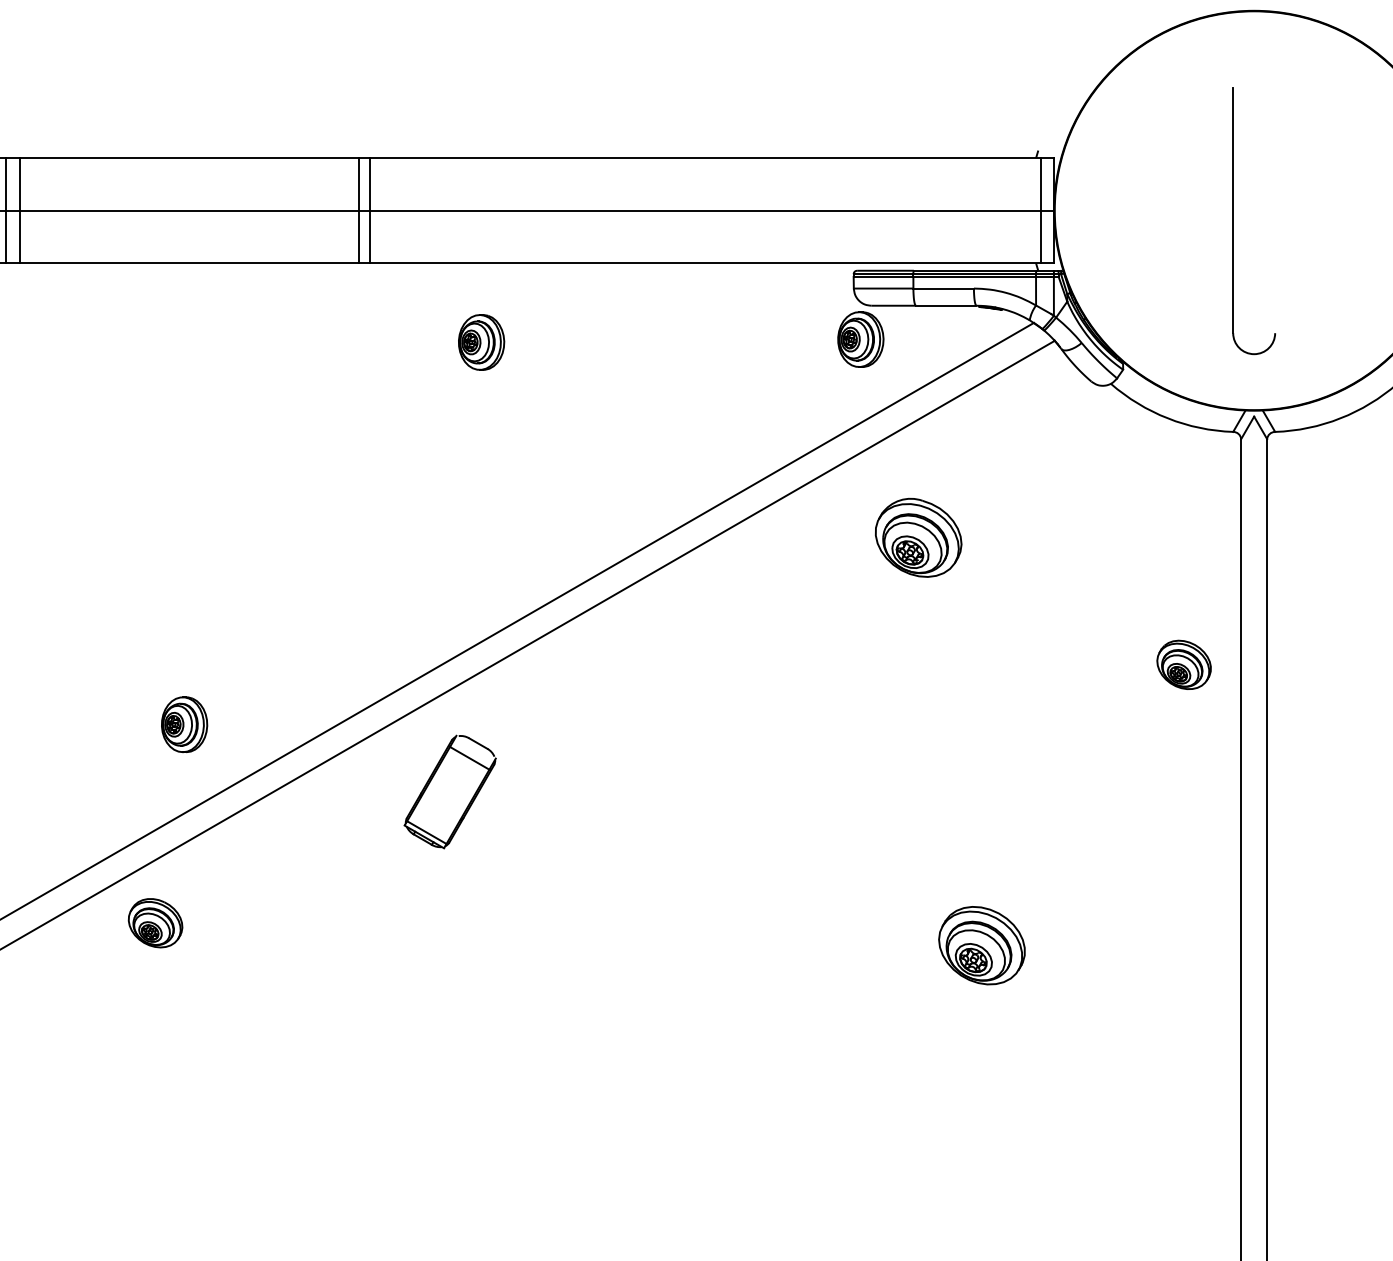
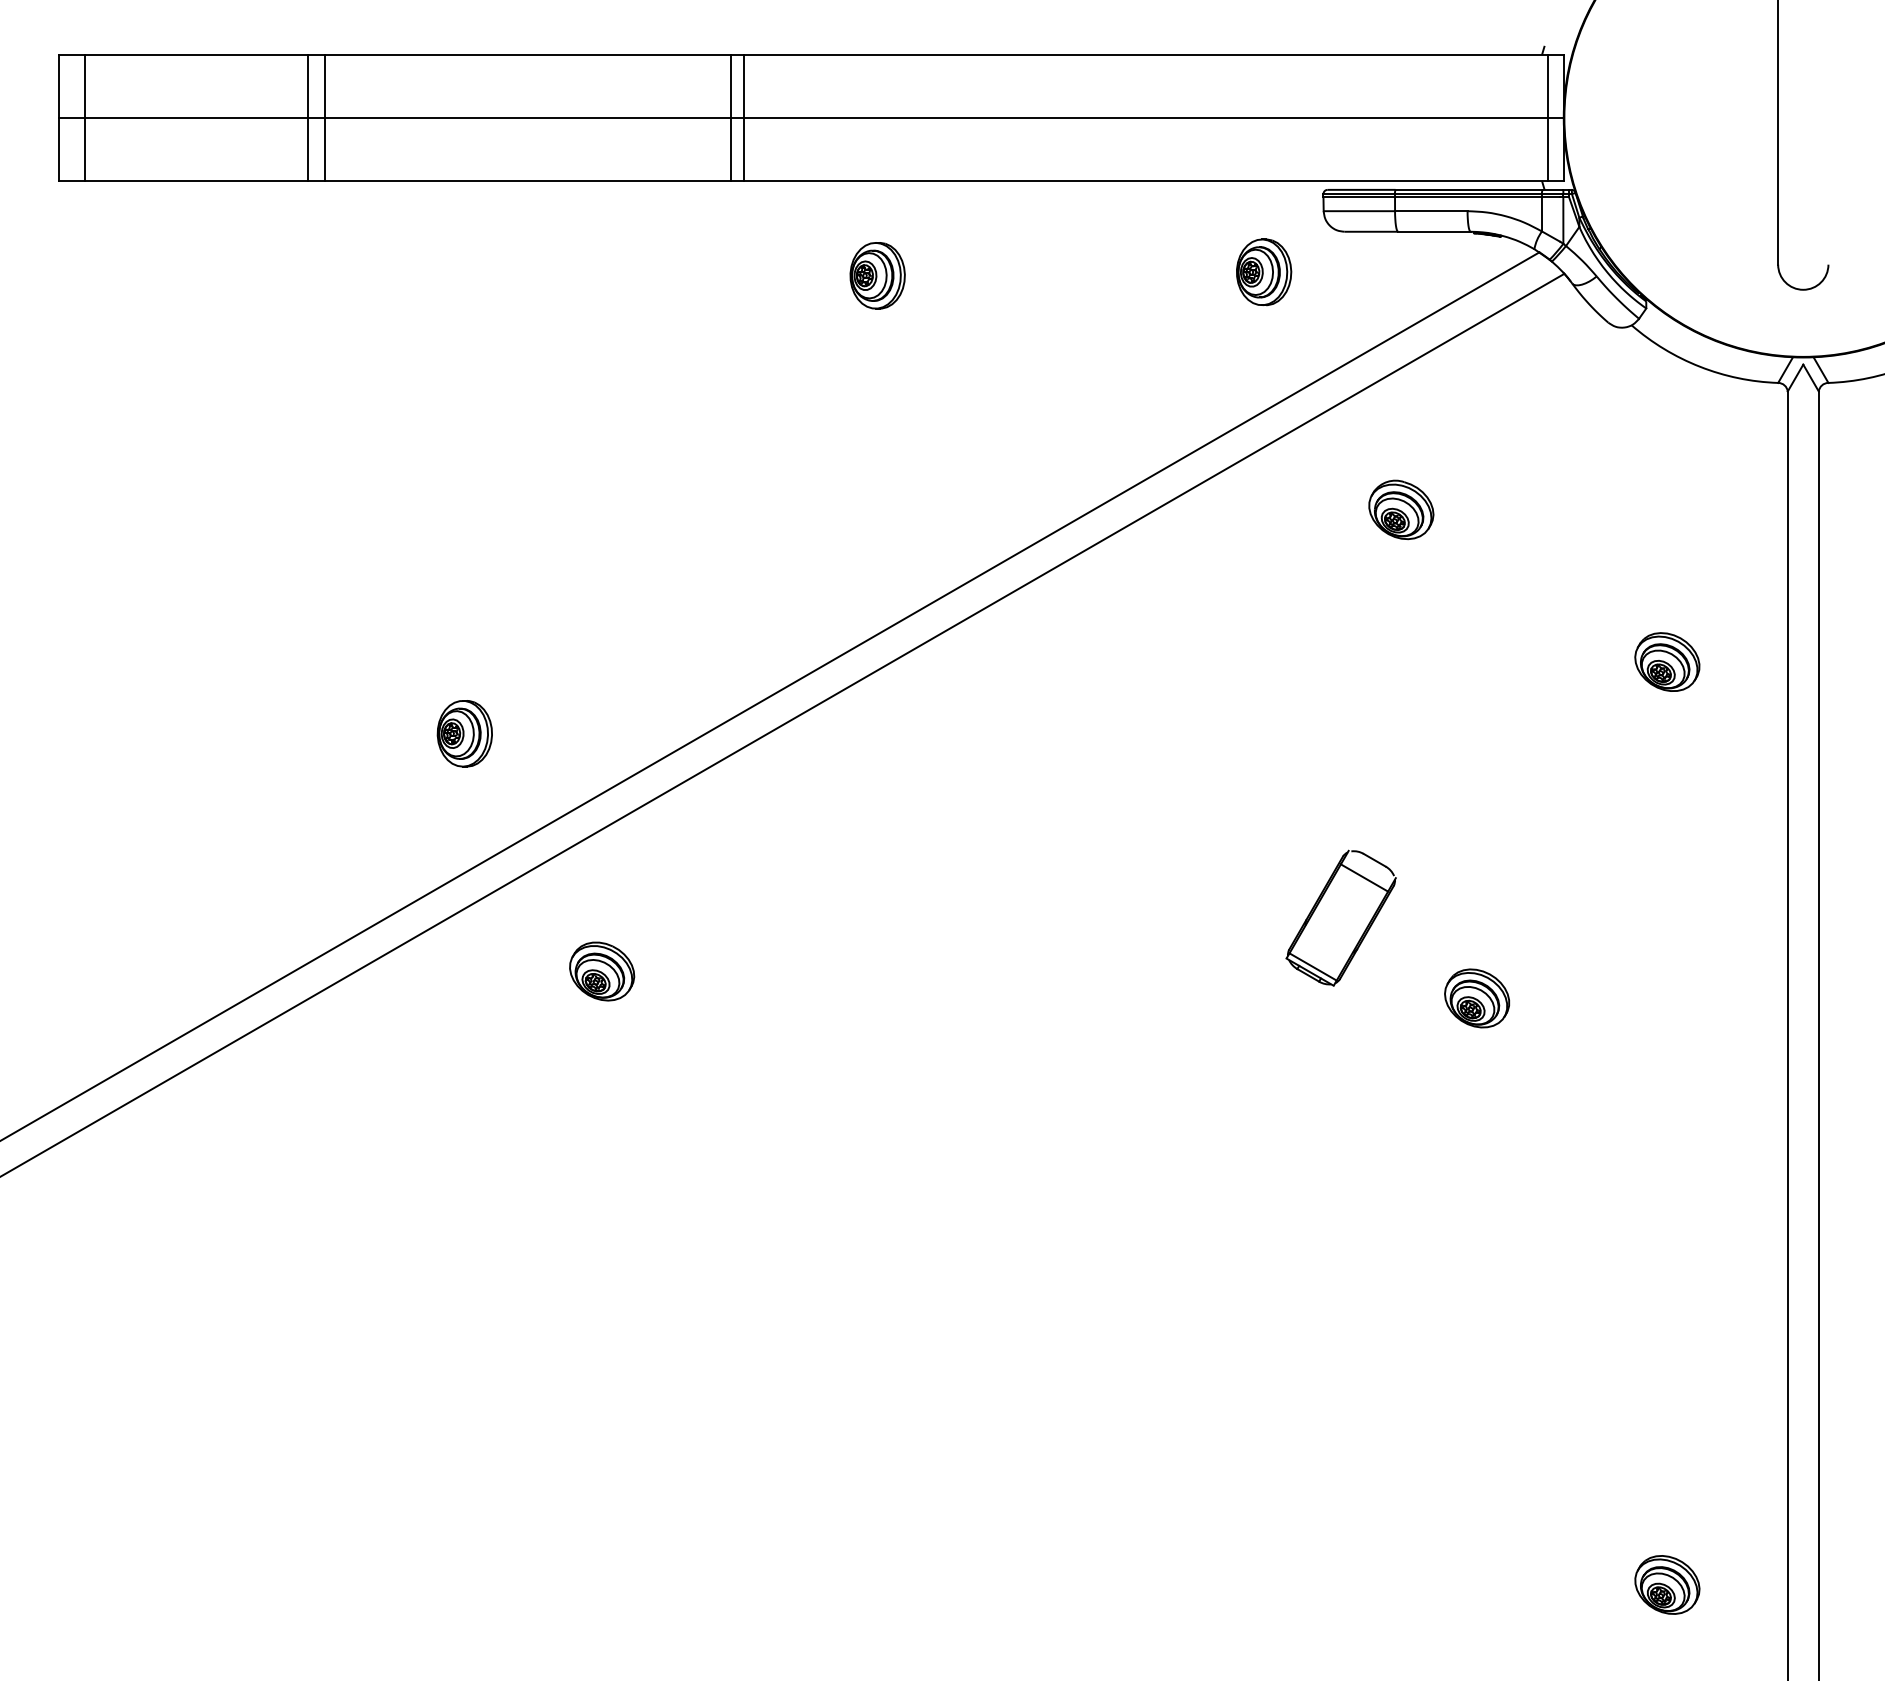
part: (861, 339) -> (1264, 272), moved
part: (918, 537) -> (1401, 509), size x0.62
part: (1184, 664) -> (1667, 661), moved
part: (184, 724) -> (464, 733), moved
part: (449, 791) -> (1340, 917), moved
part: (155, 923) -> (602, 971), moved
part: (981, 945) -> (1476, 998), size x0.62

